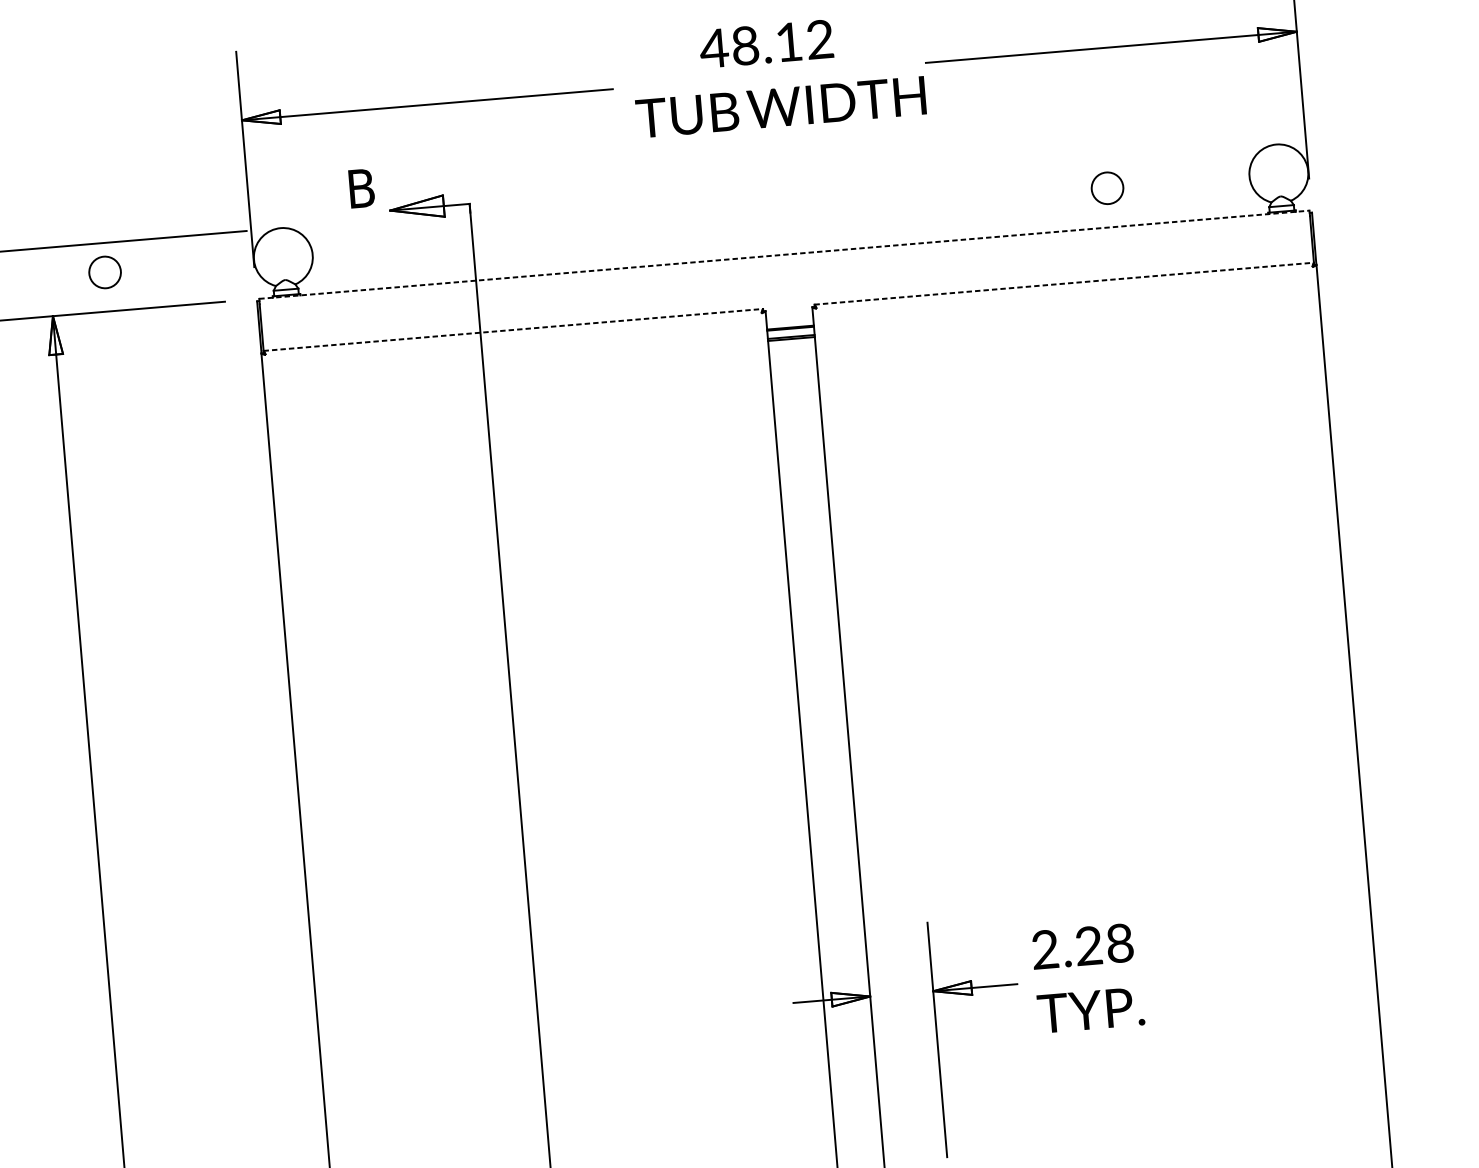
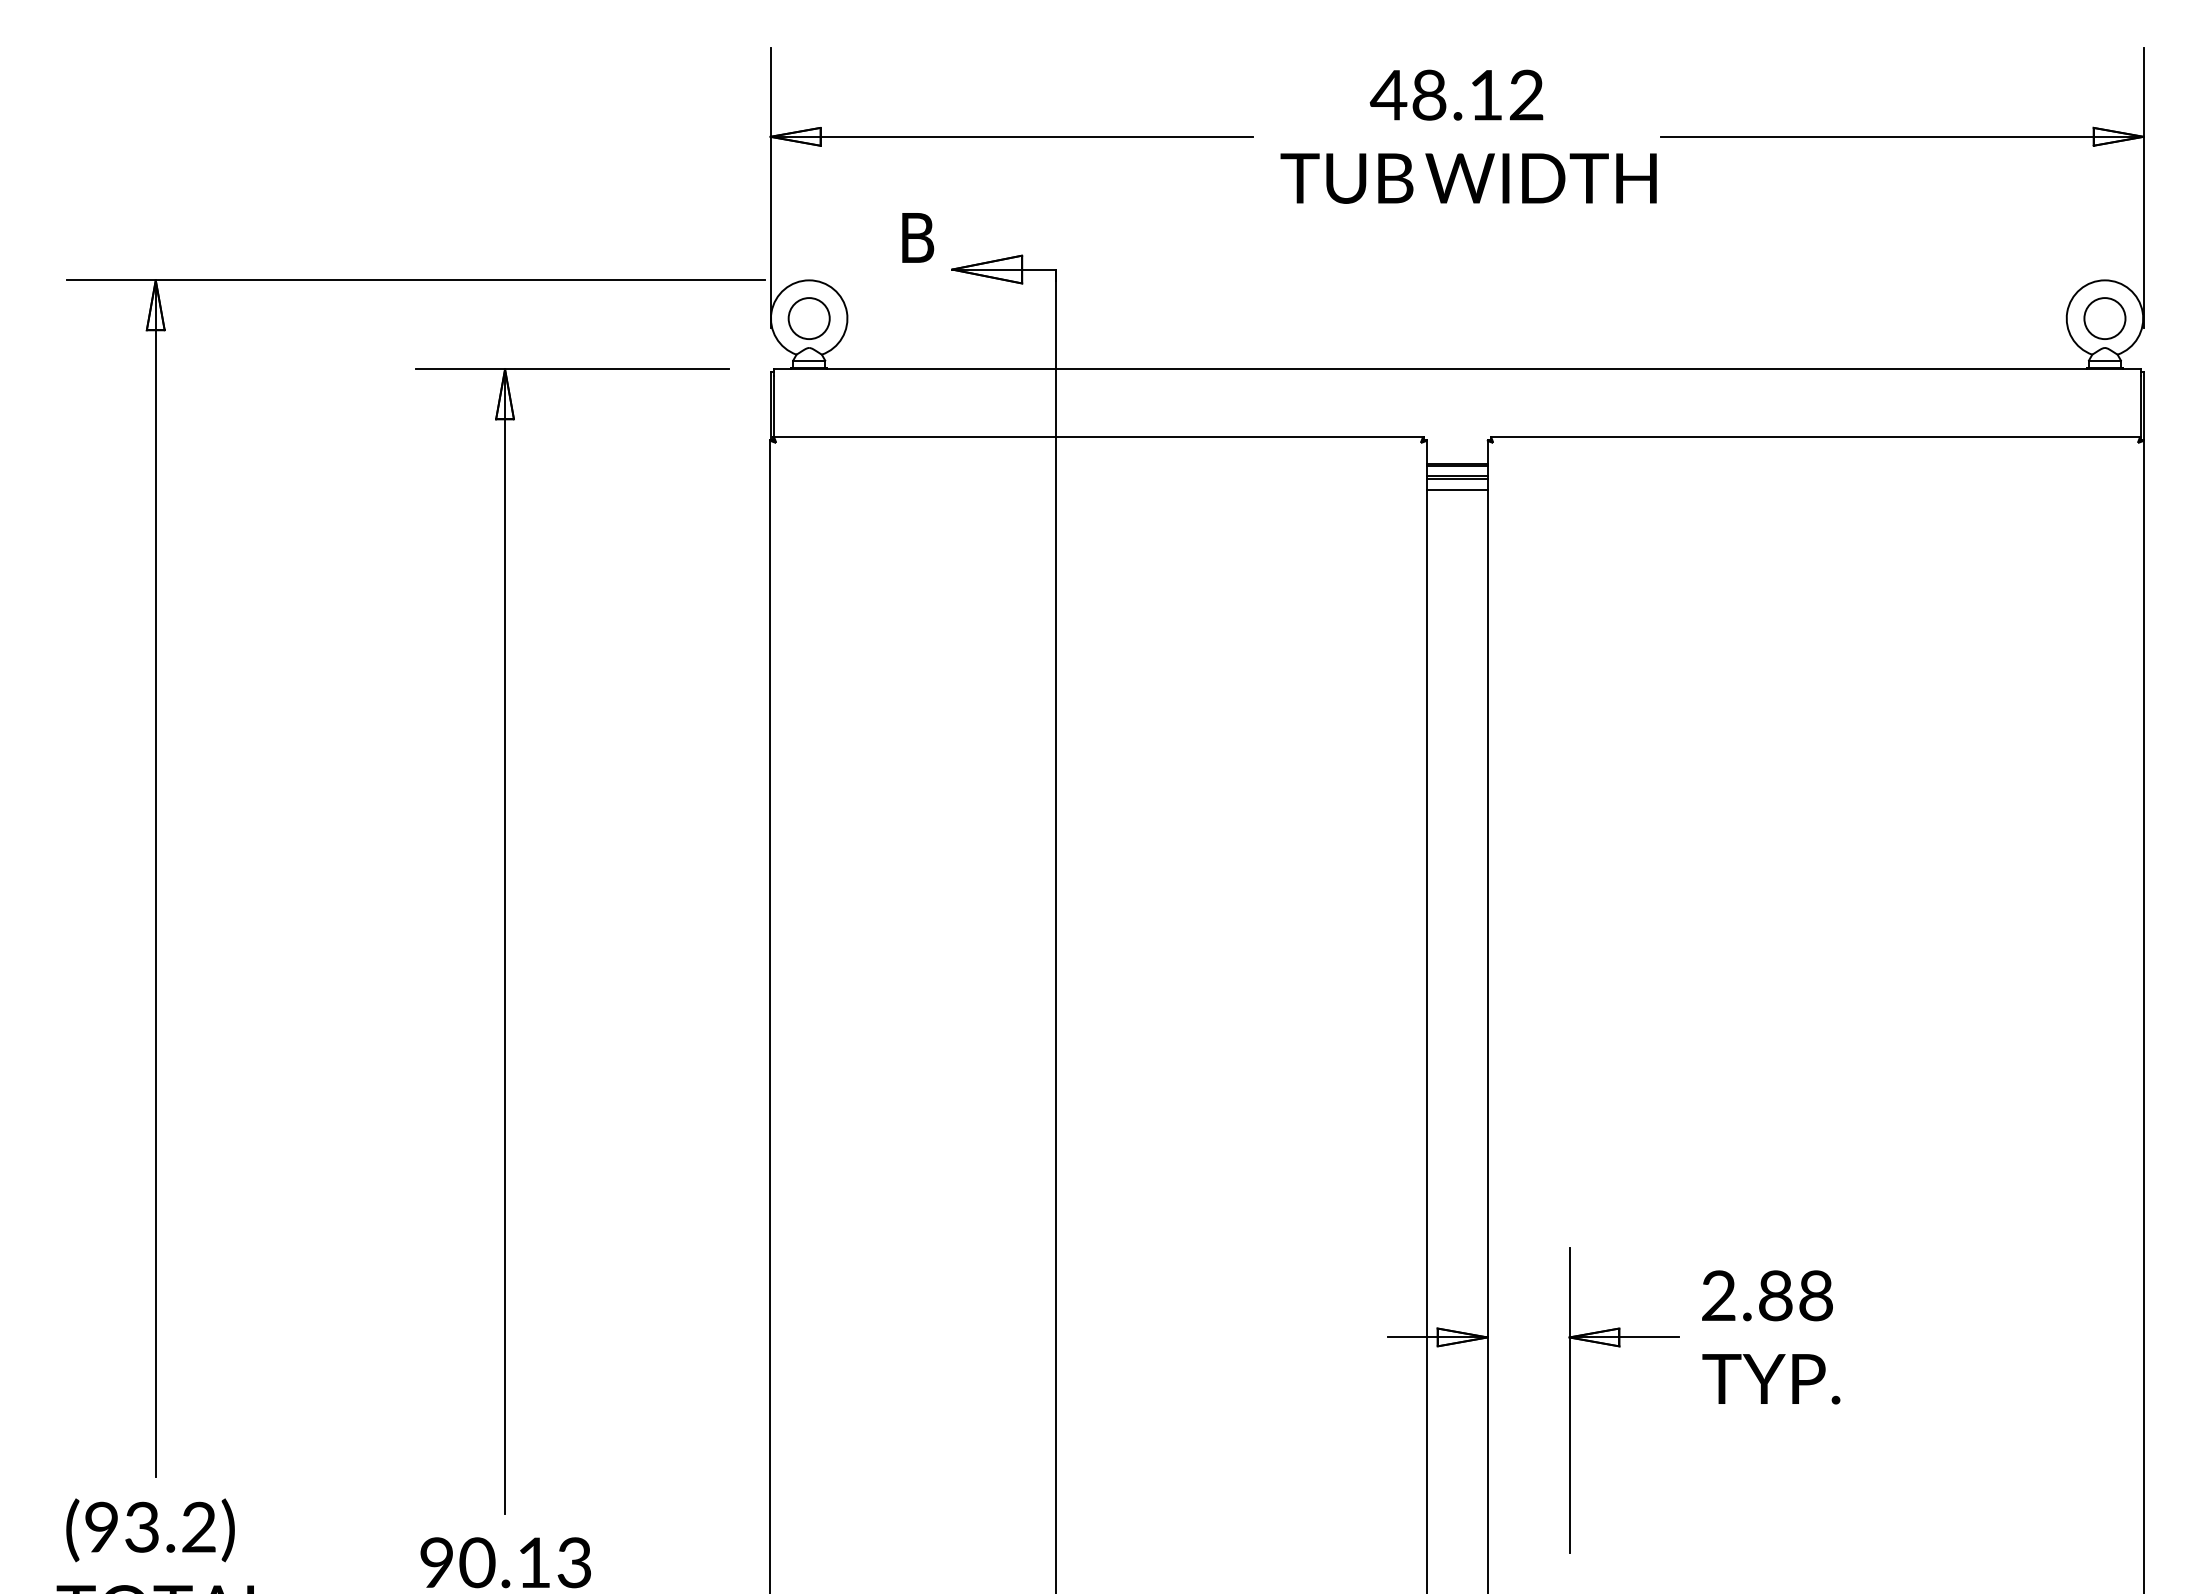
circle: (1107, 188) -> (2104, 318), moved
line: (784, 254) -> (1457, 369), dashed -> solid
circle: (104, 272) -> (808, 318), moved
line: (1064, 283) -> (1816, 437), dashed -> solid
line: (514, 330) -> (1099, 437), dashed -> solid
line: (791, 347) -> (1456, 489), added
text: (1088, 945) -> (1775, 1295), 2.28 -> 2.88

